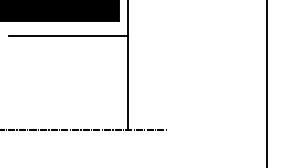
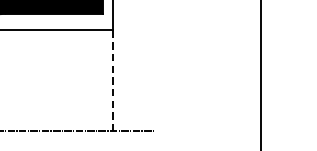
line: (128, 83) -> (113, 81), solid -> dashed

